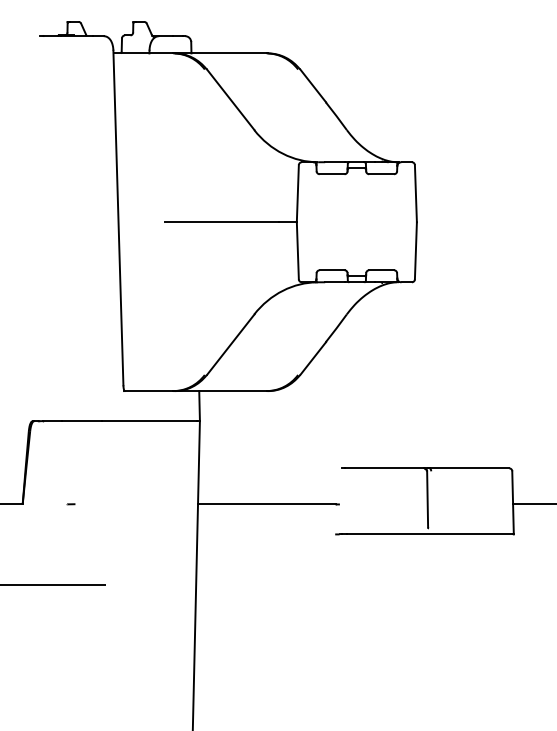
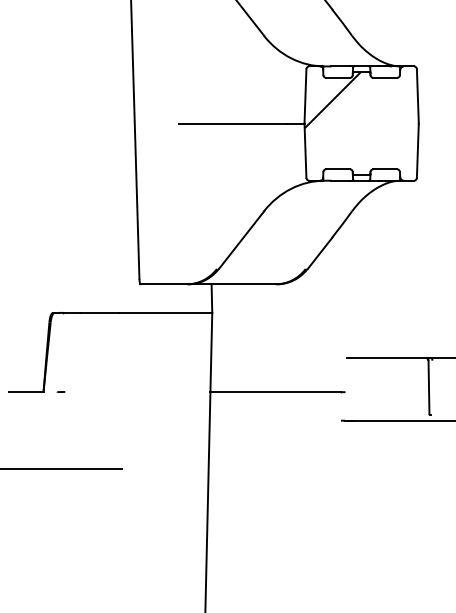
hatch: (326, 197) -> (332, 100), added
part: (70, 504) -> (60, 392), moved

